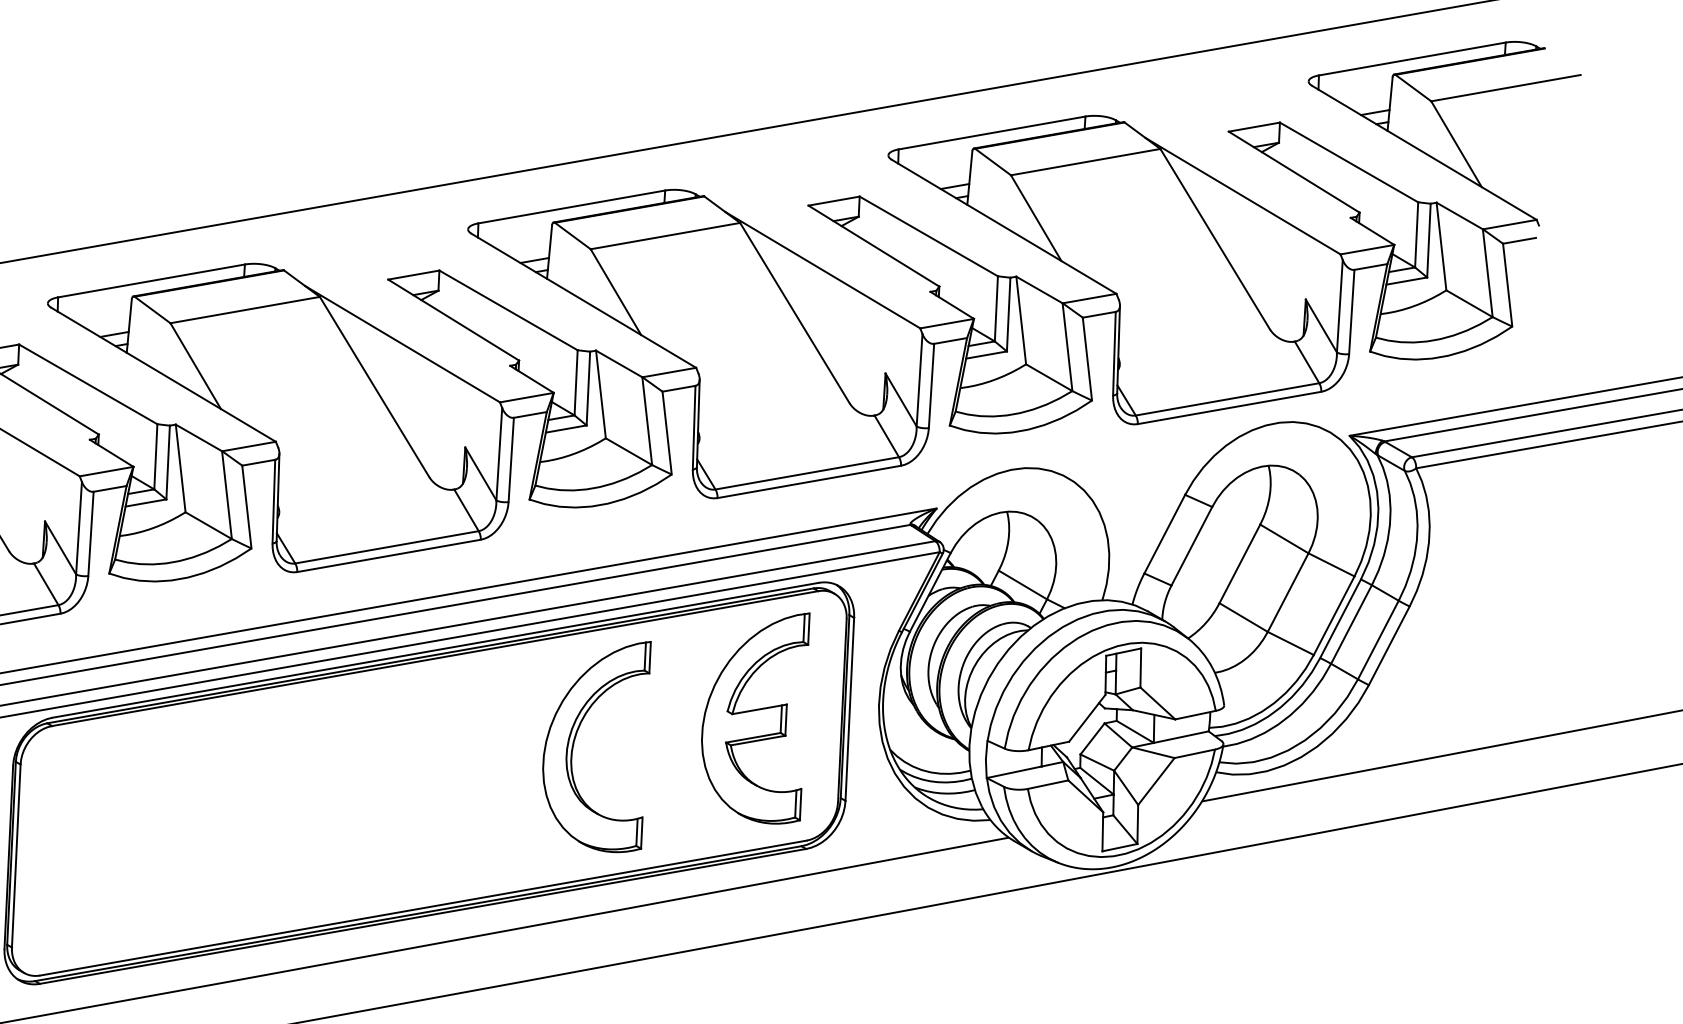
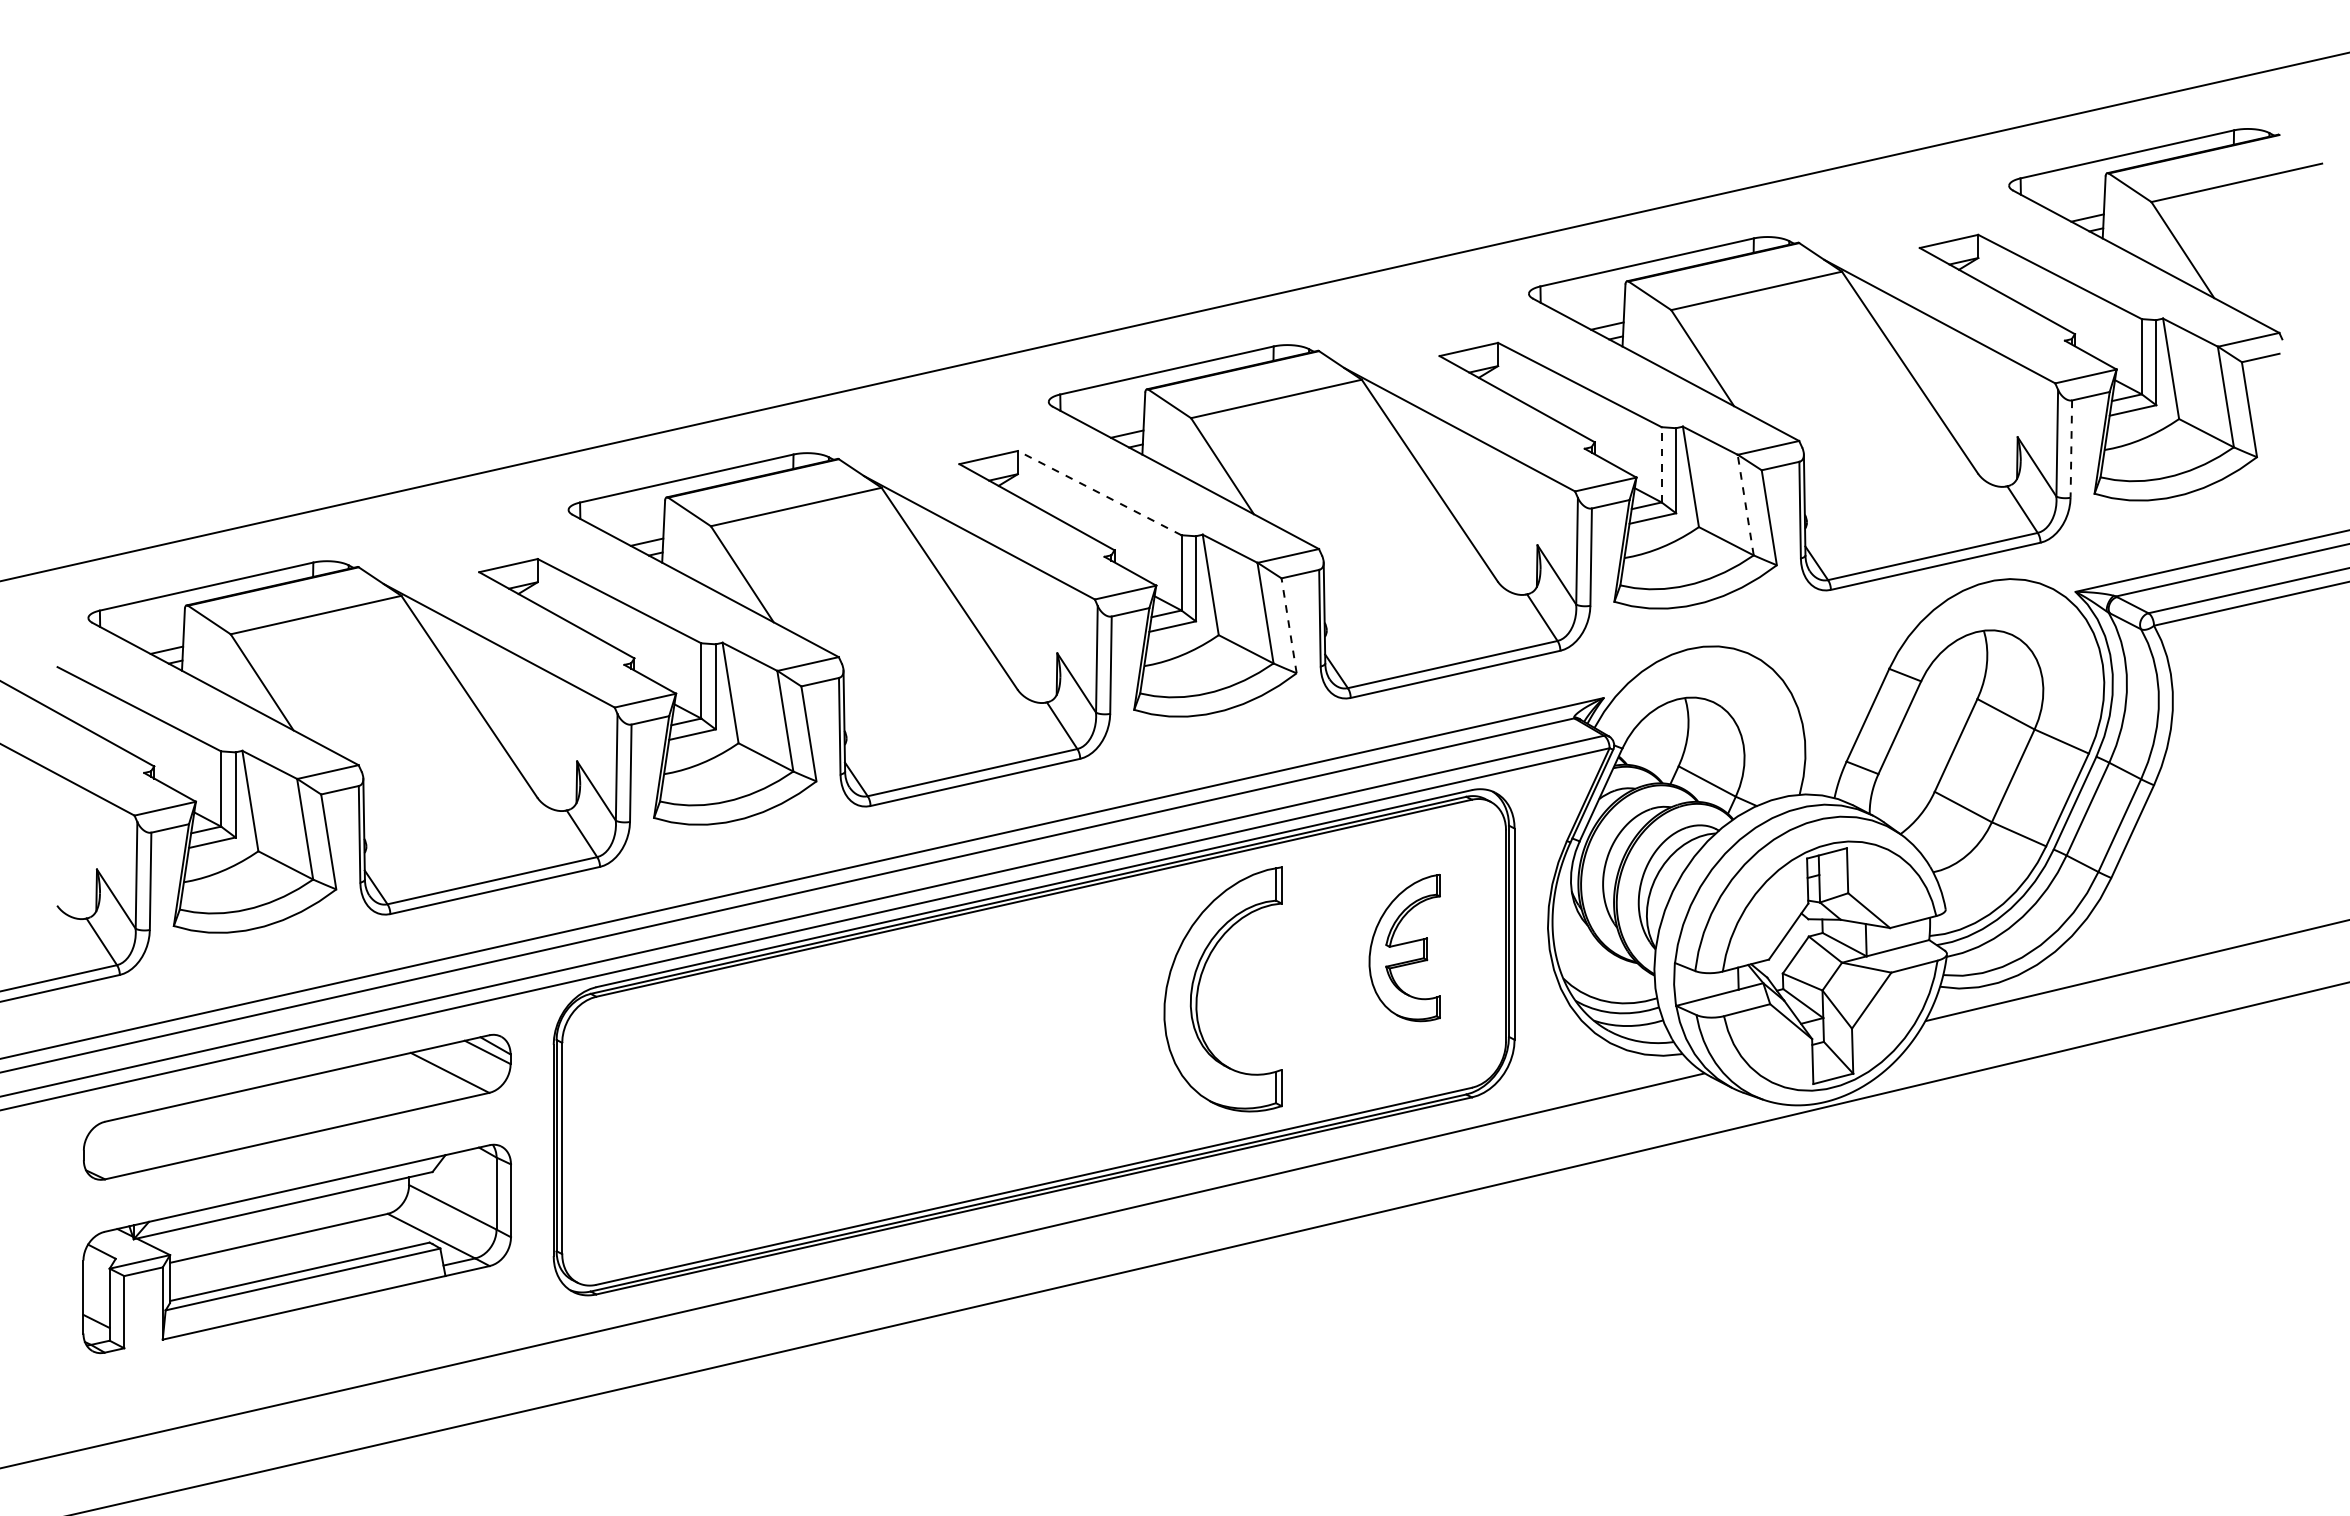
line: (996, 308) -> (1661, 464), solid -> dashed
line: (508, 309) -> (1099, 492), solid -> dashed
line: (1351, 312) -> (2071, 449), solid -> dashed
line: (1067, 347) -> (1745, 505), solid -> dashed
line: (667, 432) -> (1289, 625), solid -> dashed
part: (753, 716) -> (1404, 947), size x0.6

